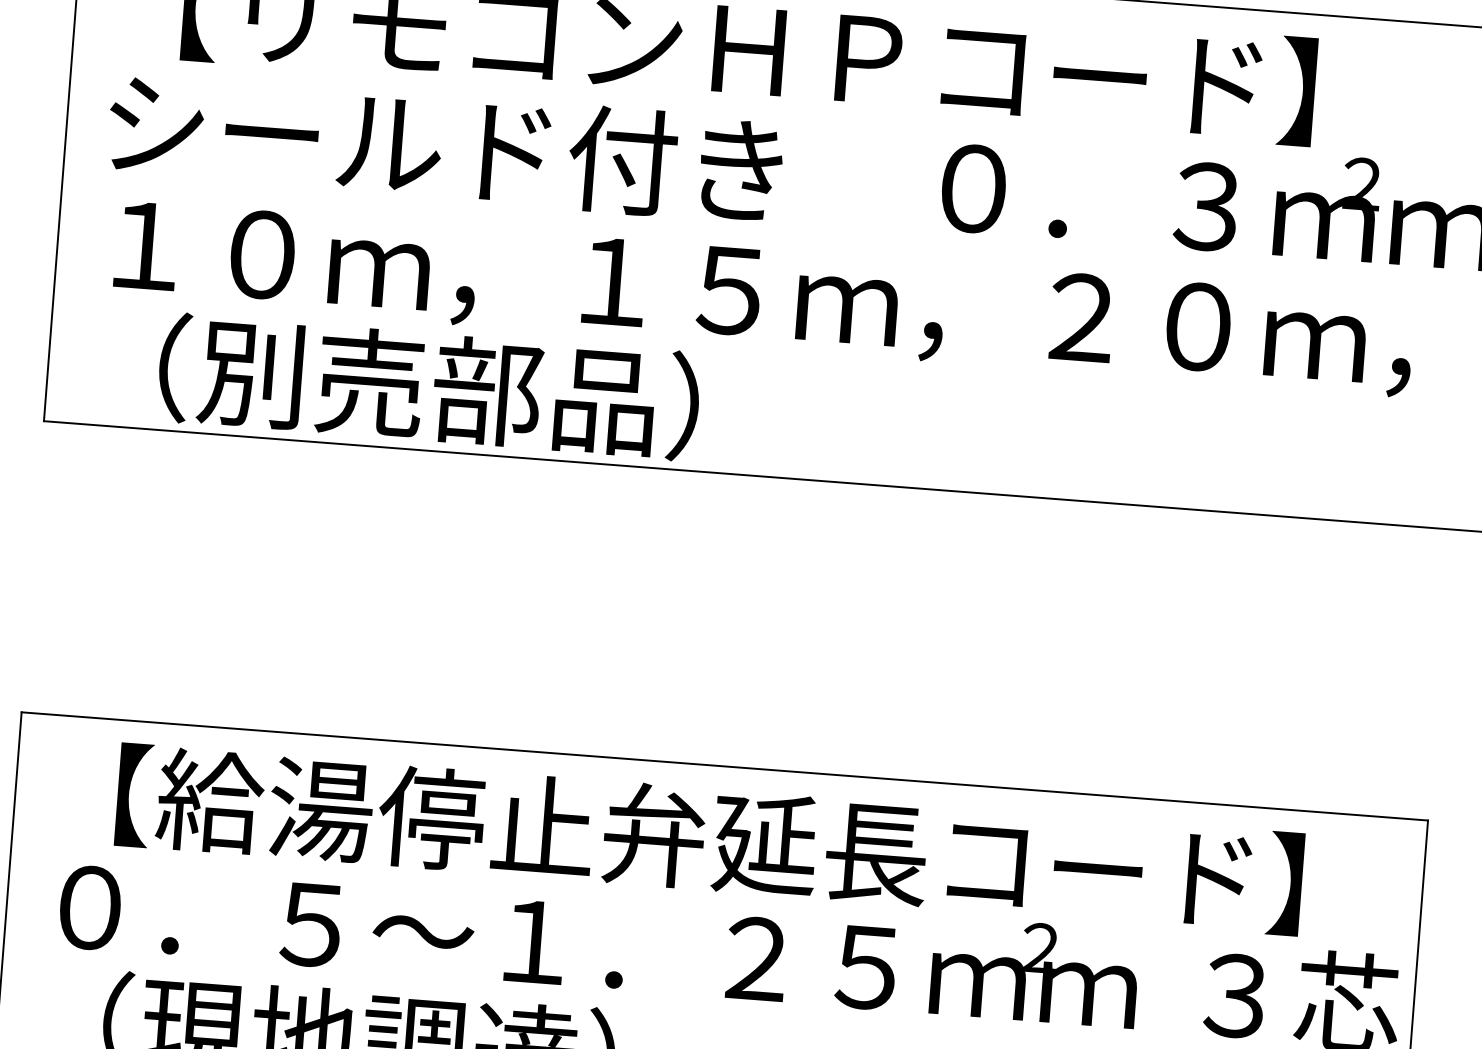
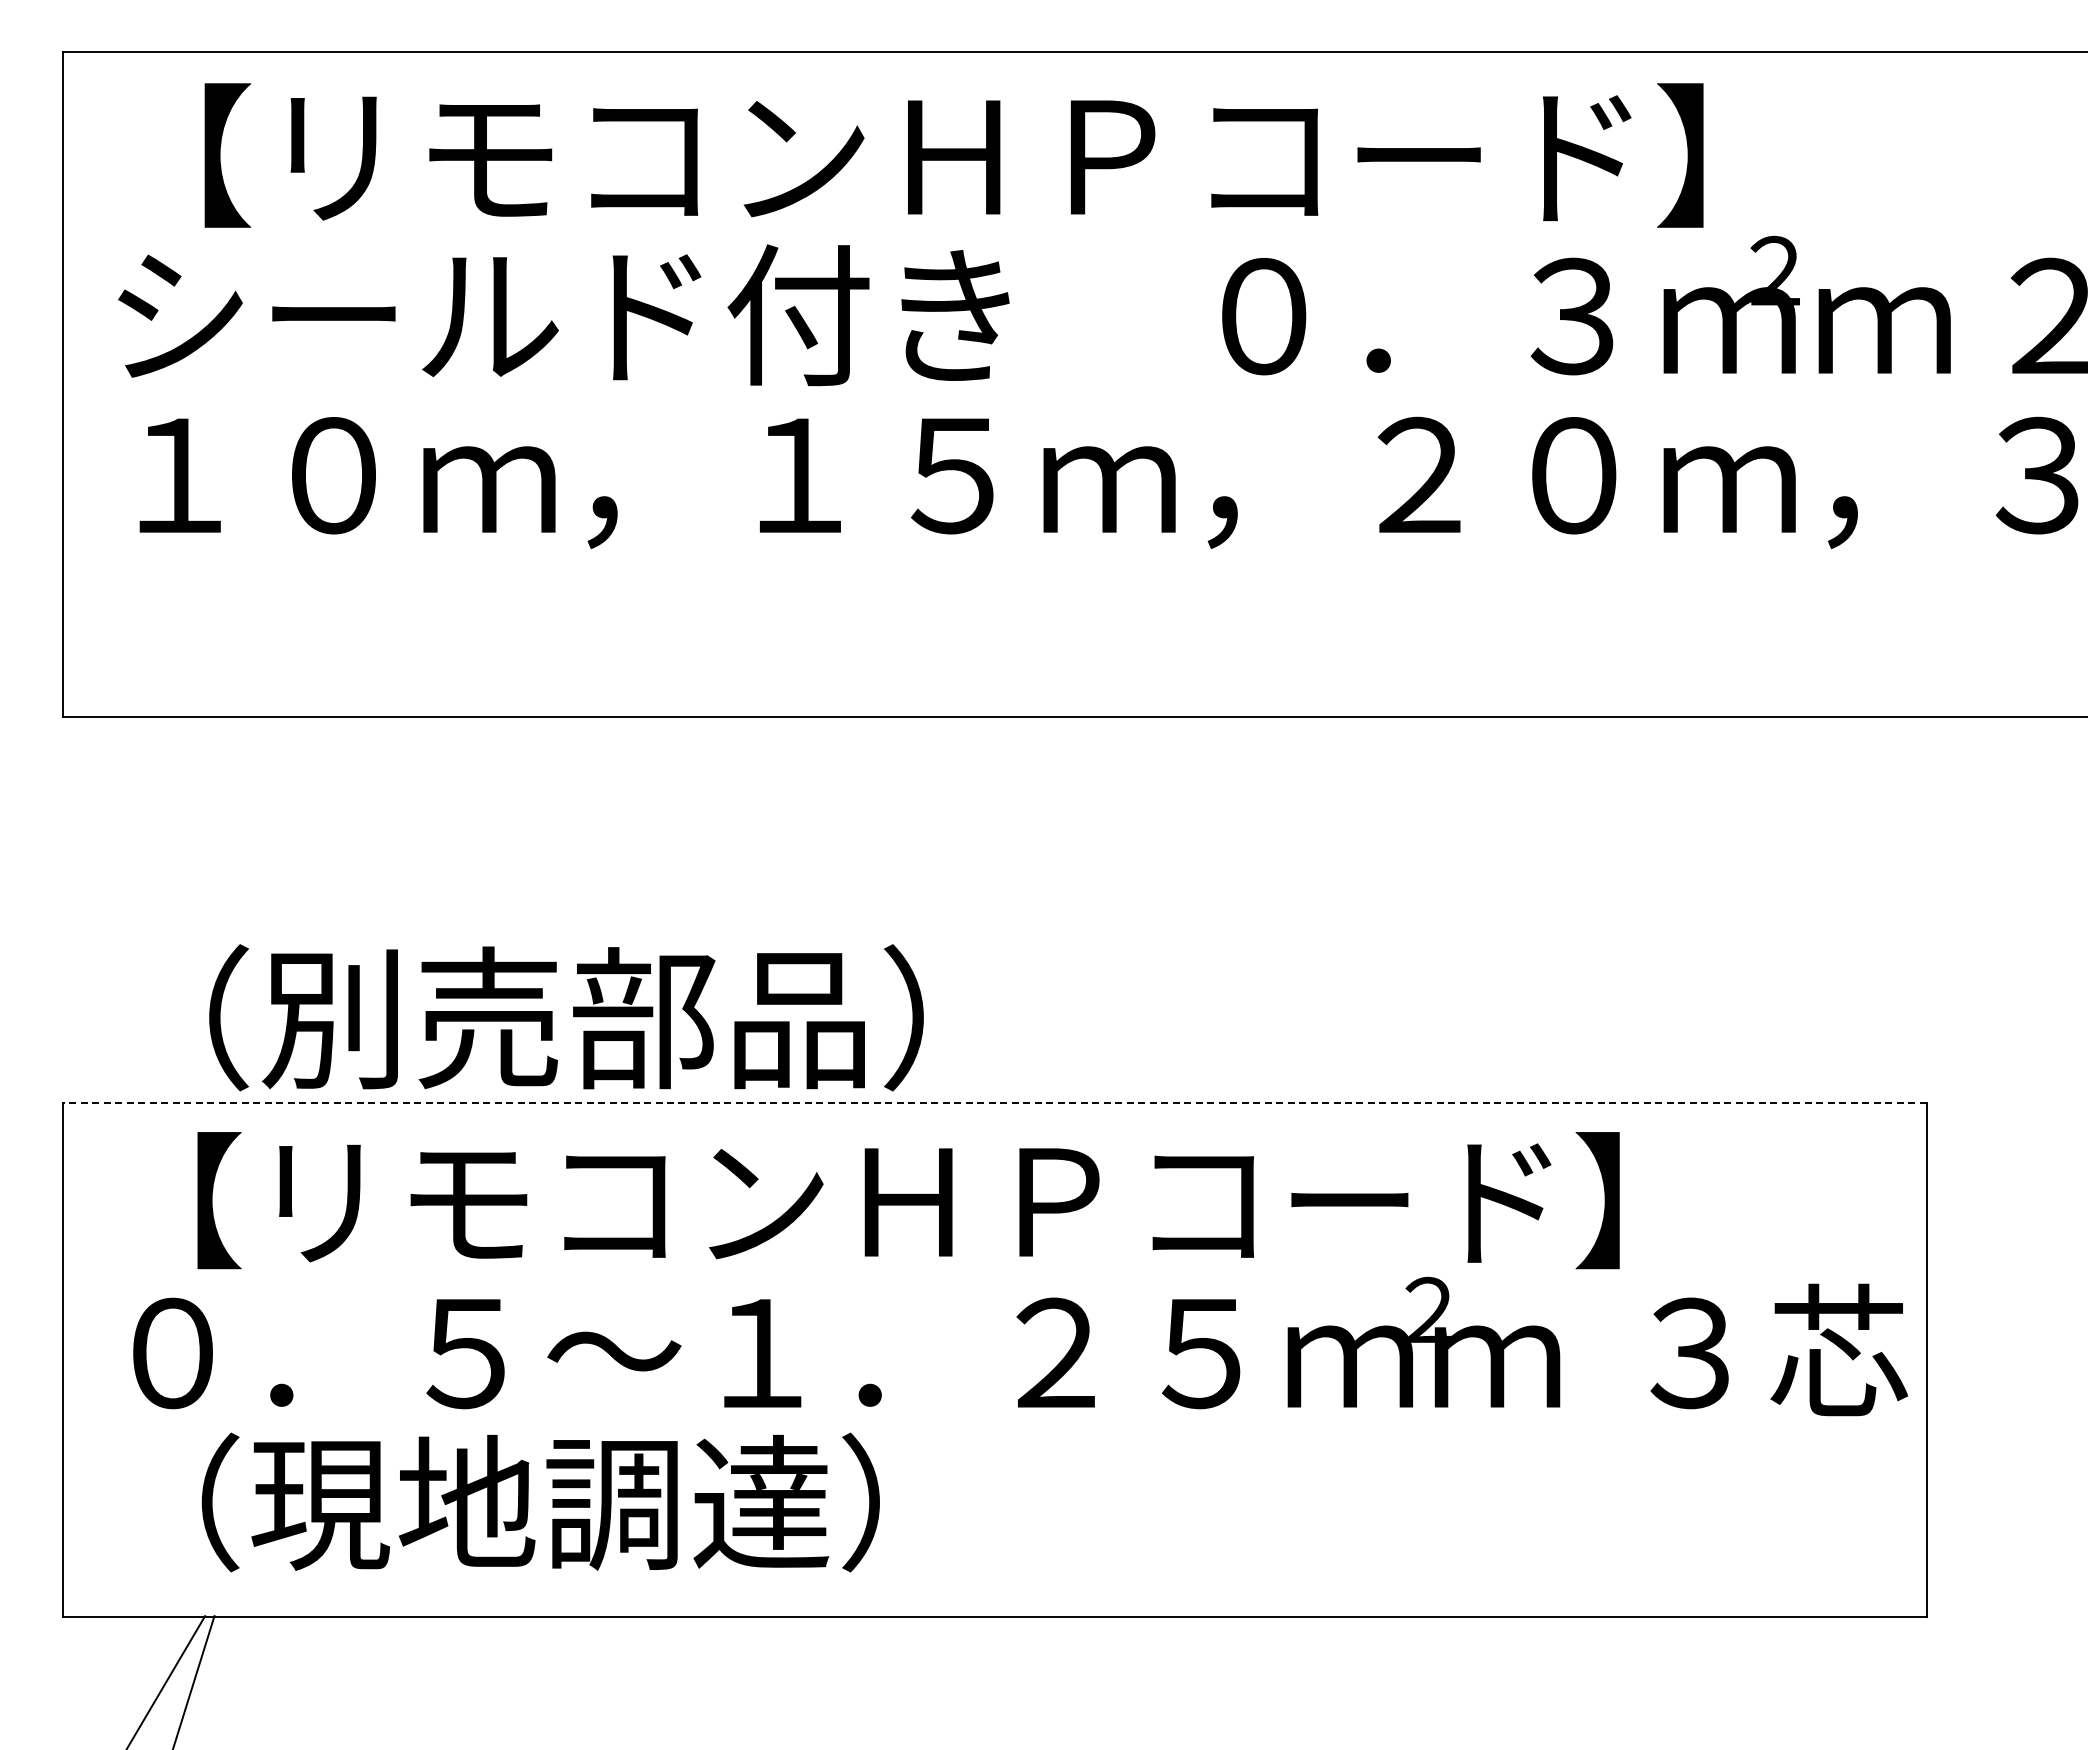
text: (429, 386) -> (566, 1017), moved
line: (724, 766) -> (994, 1102), solid -> dashed
text: (729, 841) -> (1008, 1200), 【給湯停止弁延長コード】 -> 【リモコンＨＰコード】

